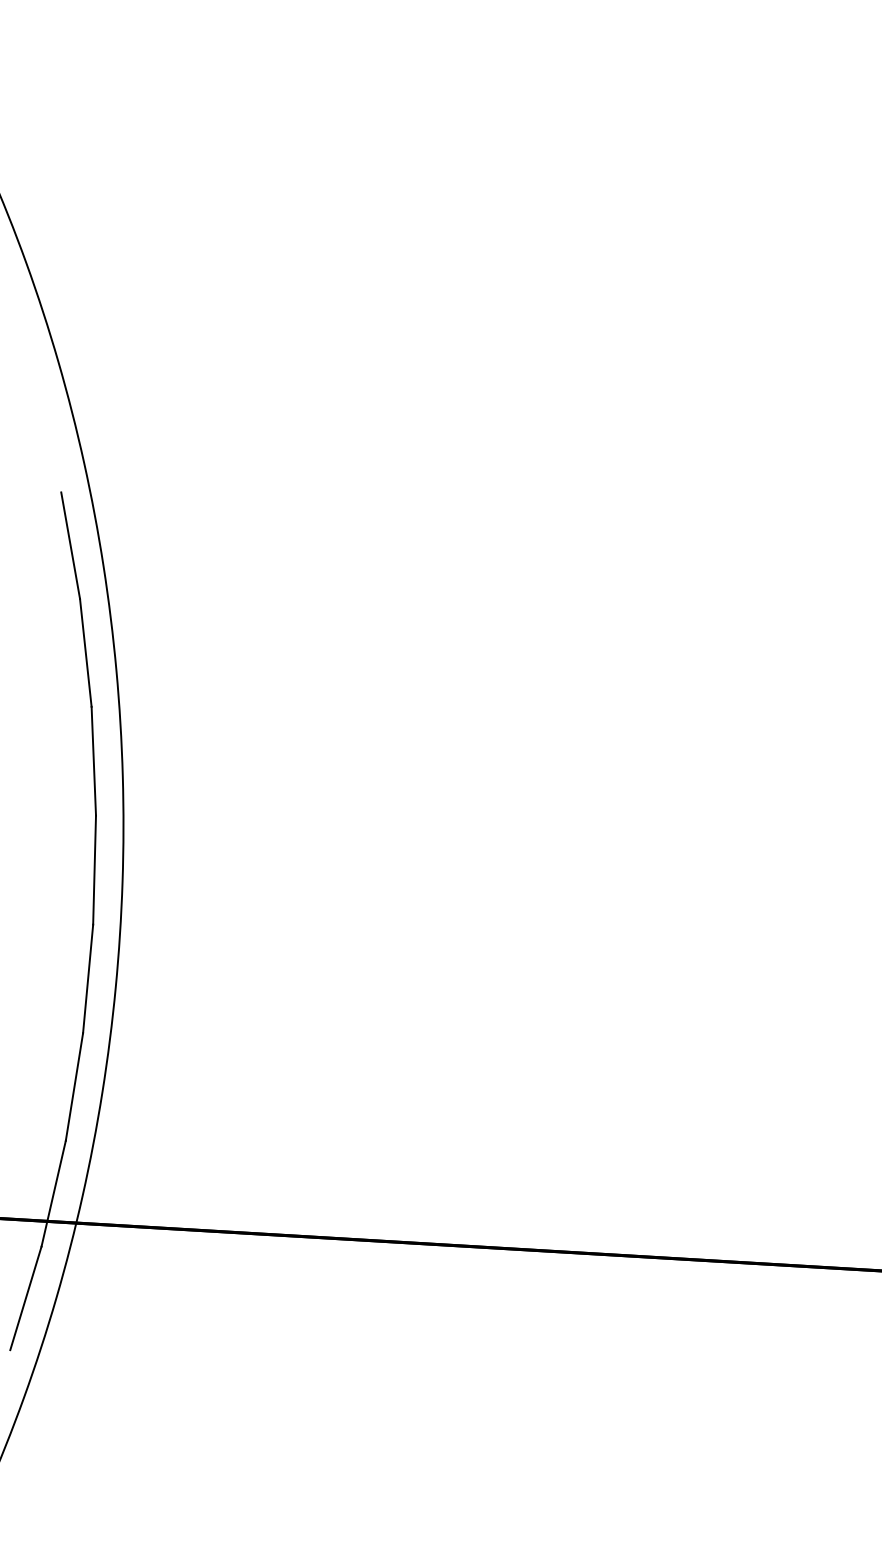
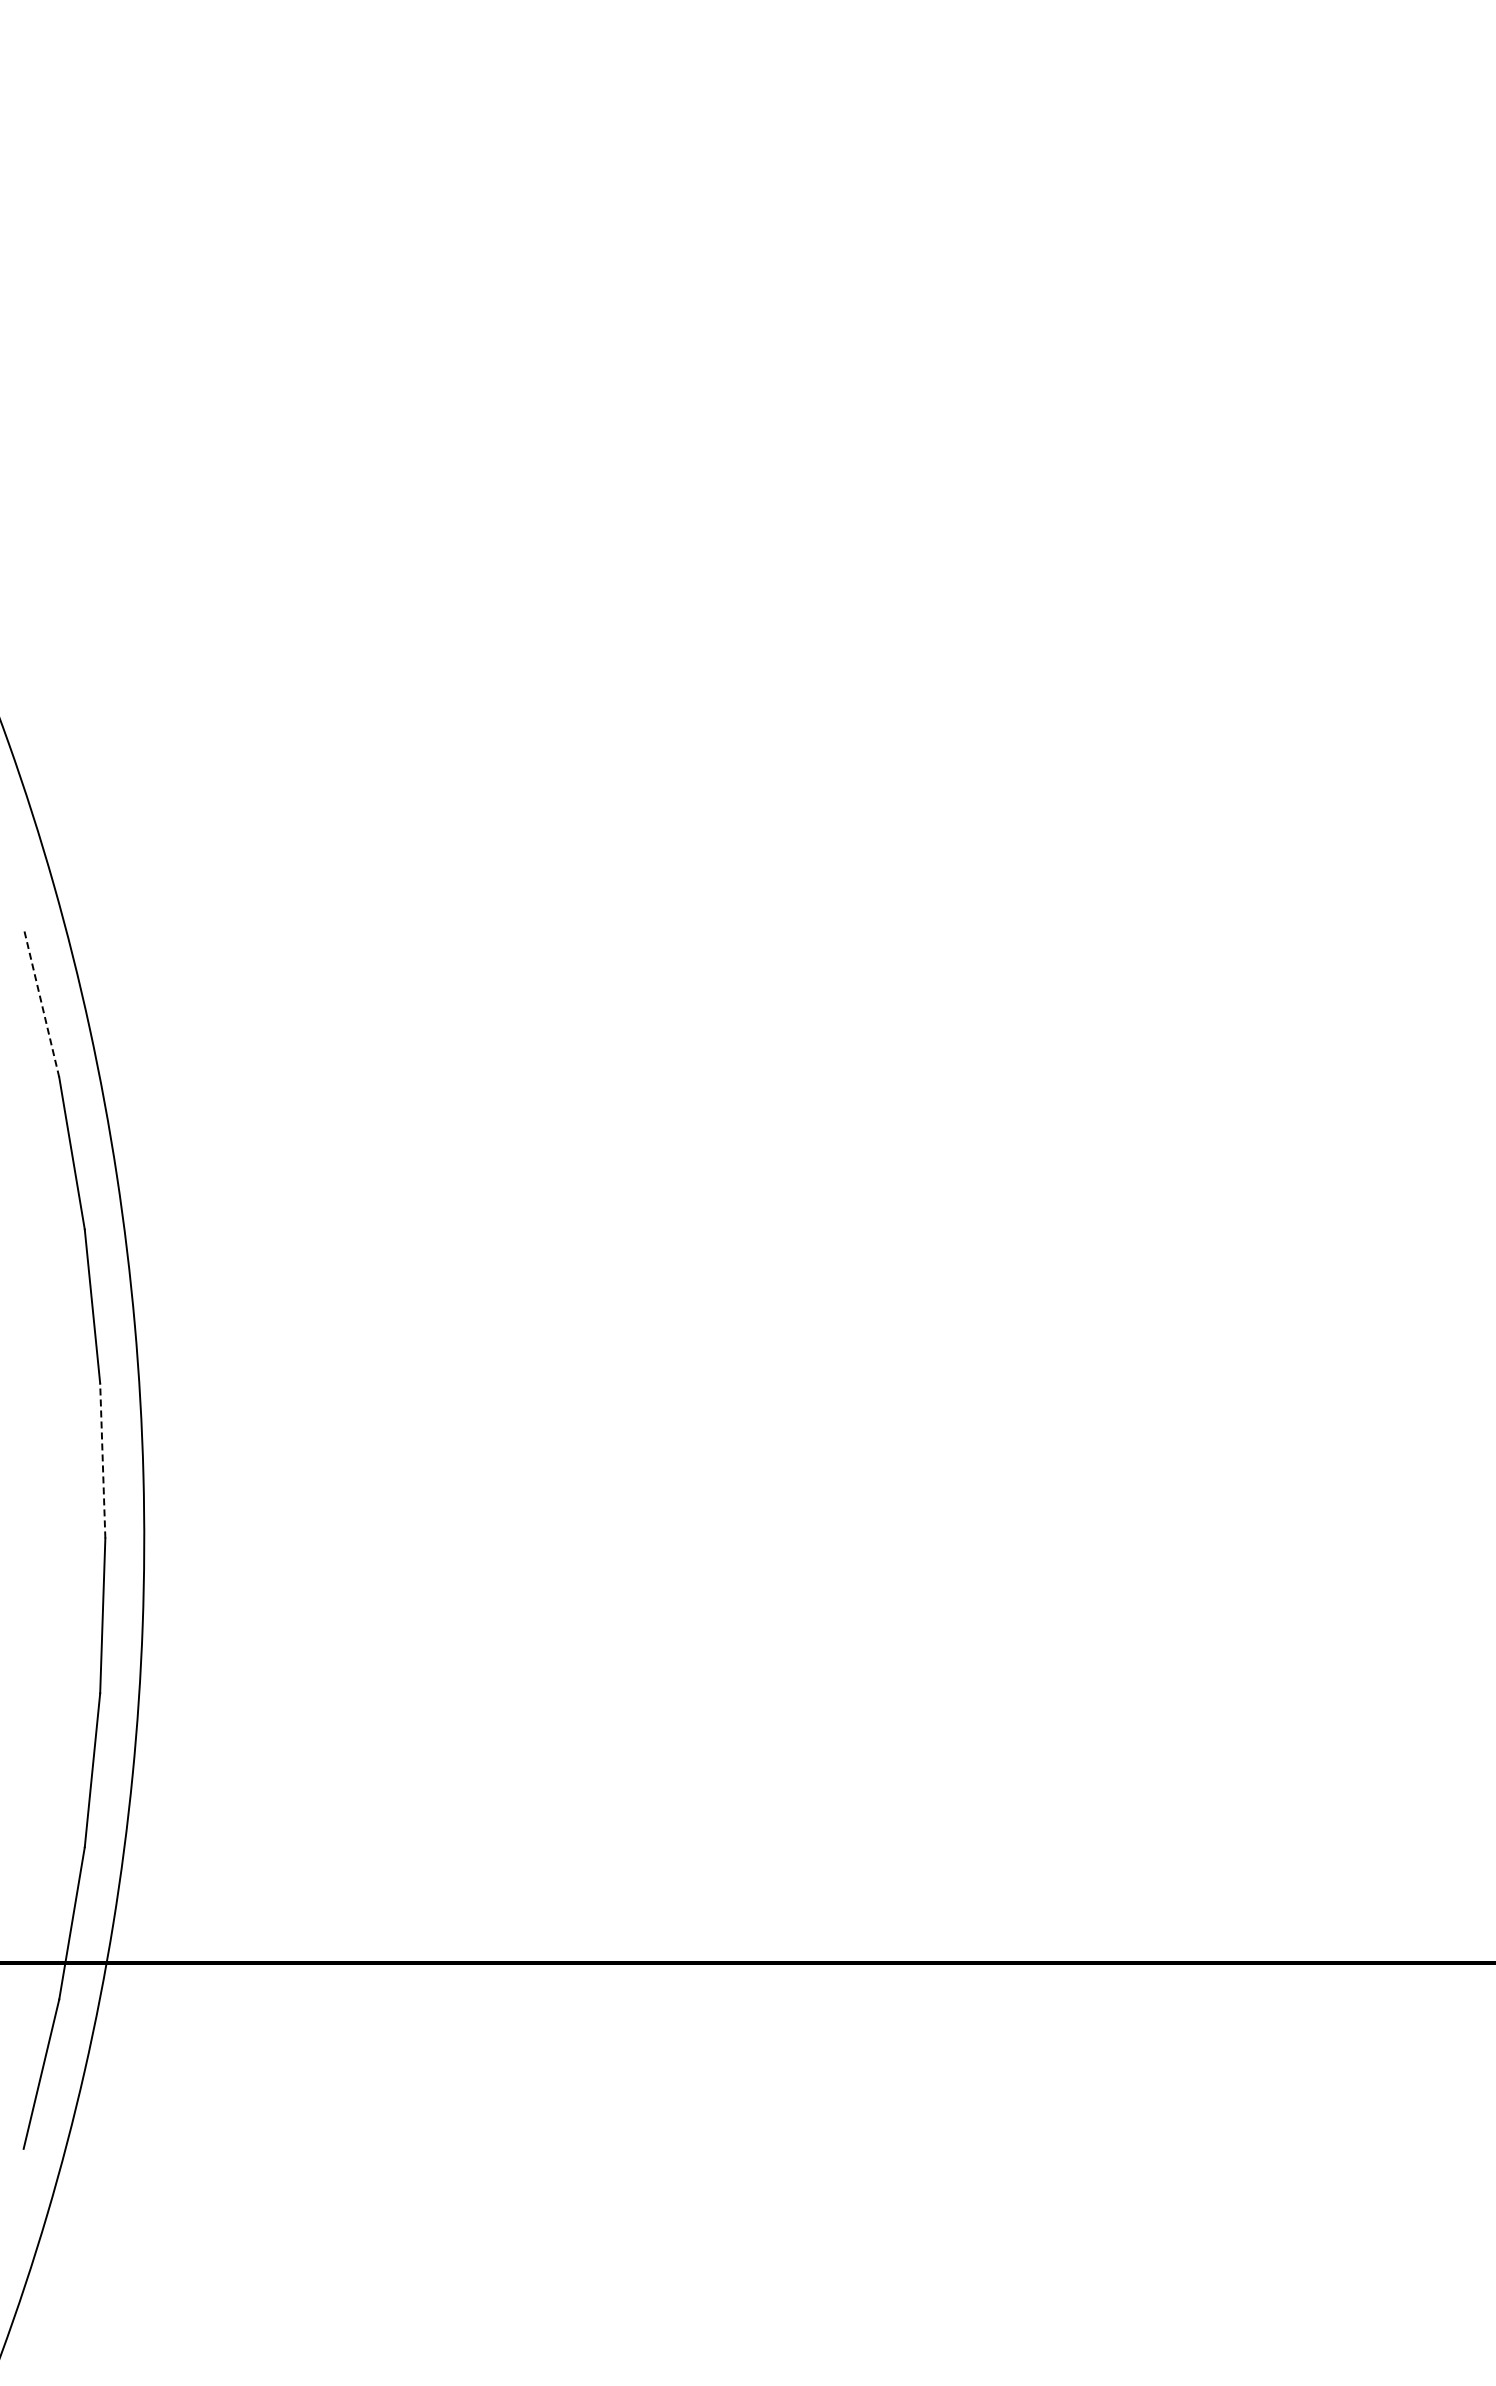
line: (70, 545) -> (41, 1002), solid -> dashed
line: (94, 869) -> (102, 1460), solid -> dashed

